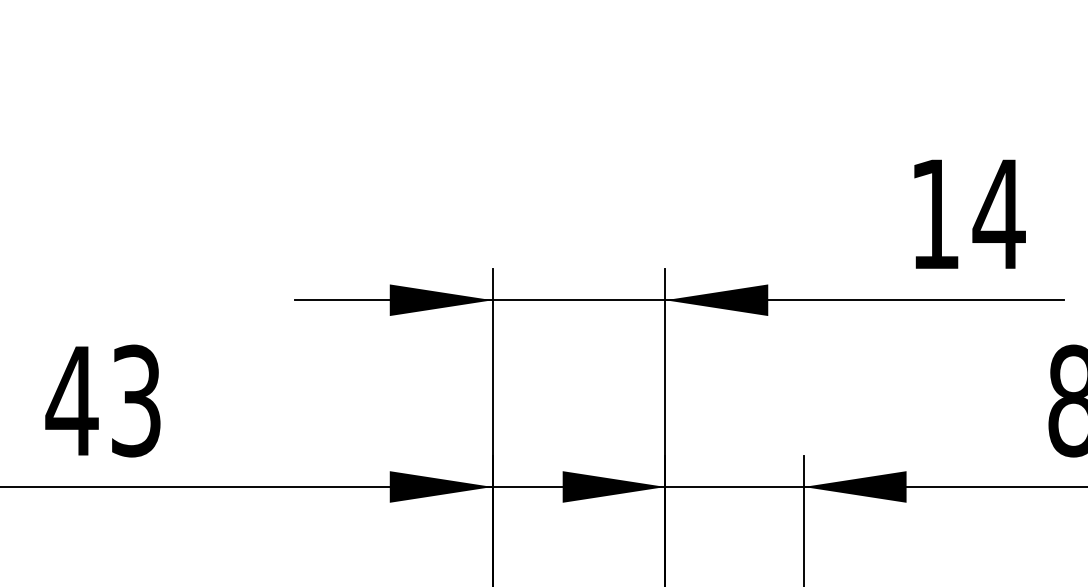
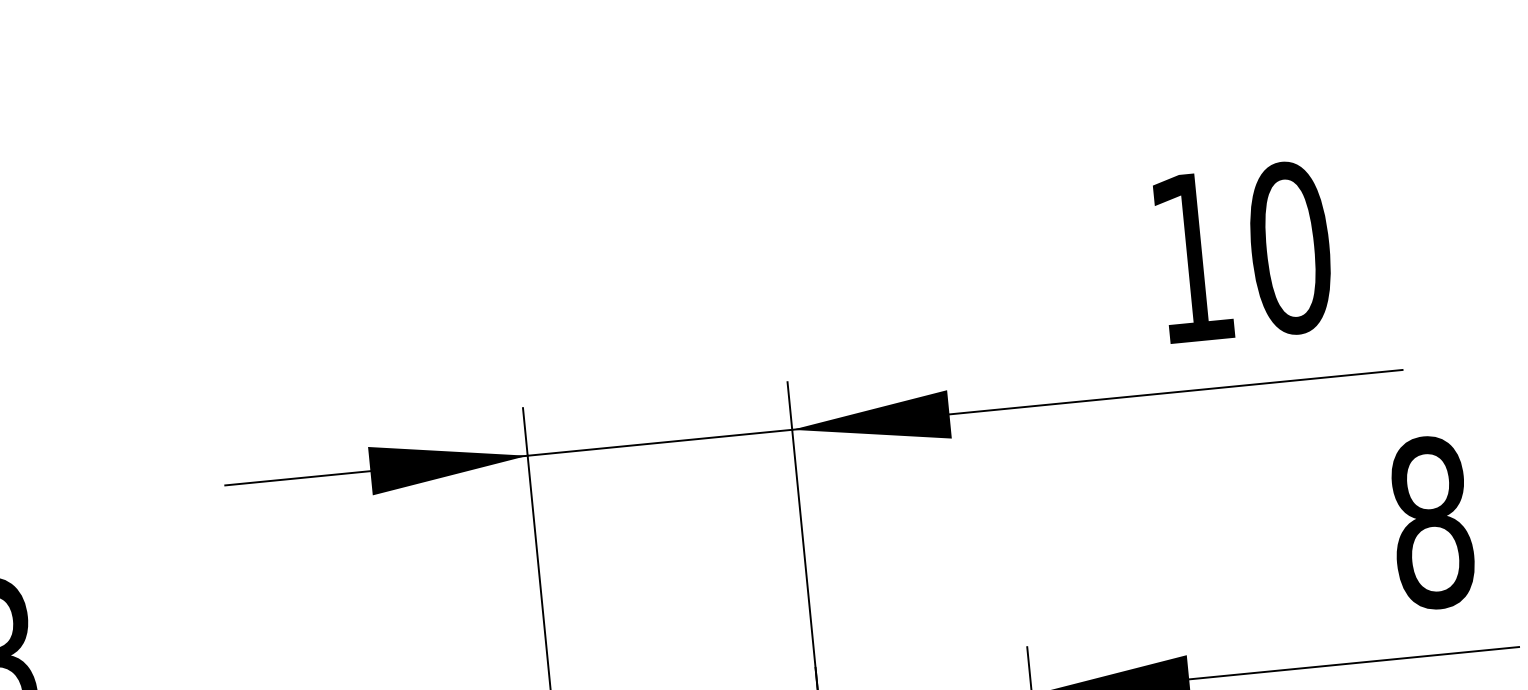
text: (998, 213) -> (1288, 247), 14 -> 10

